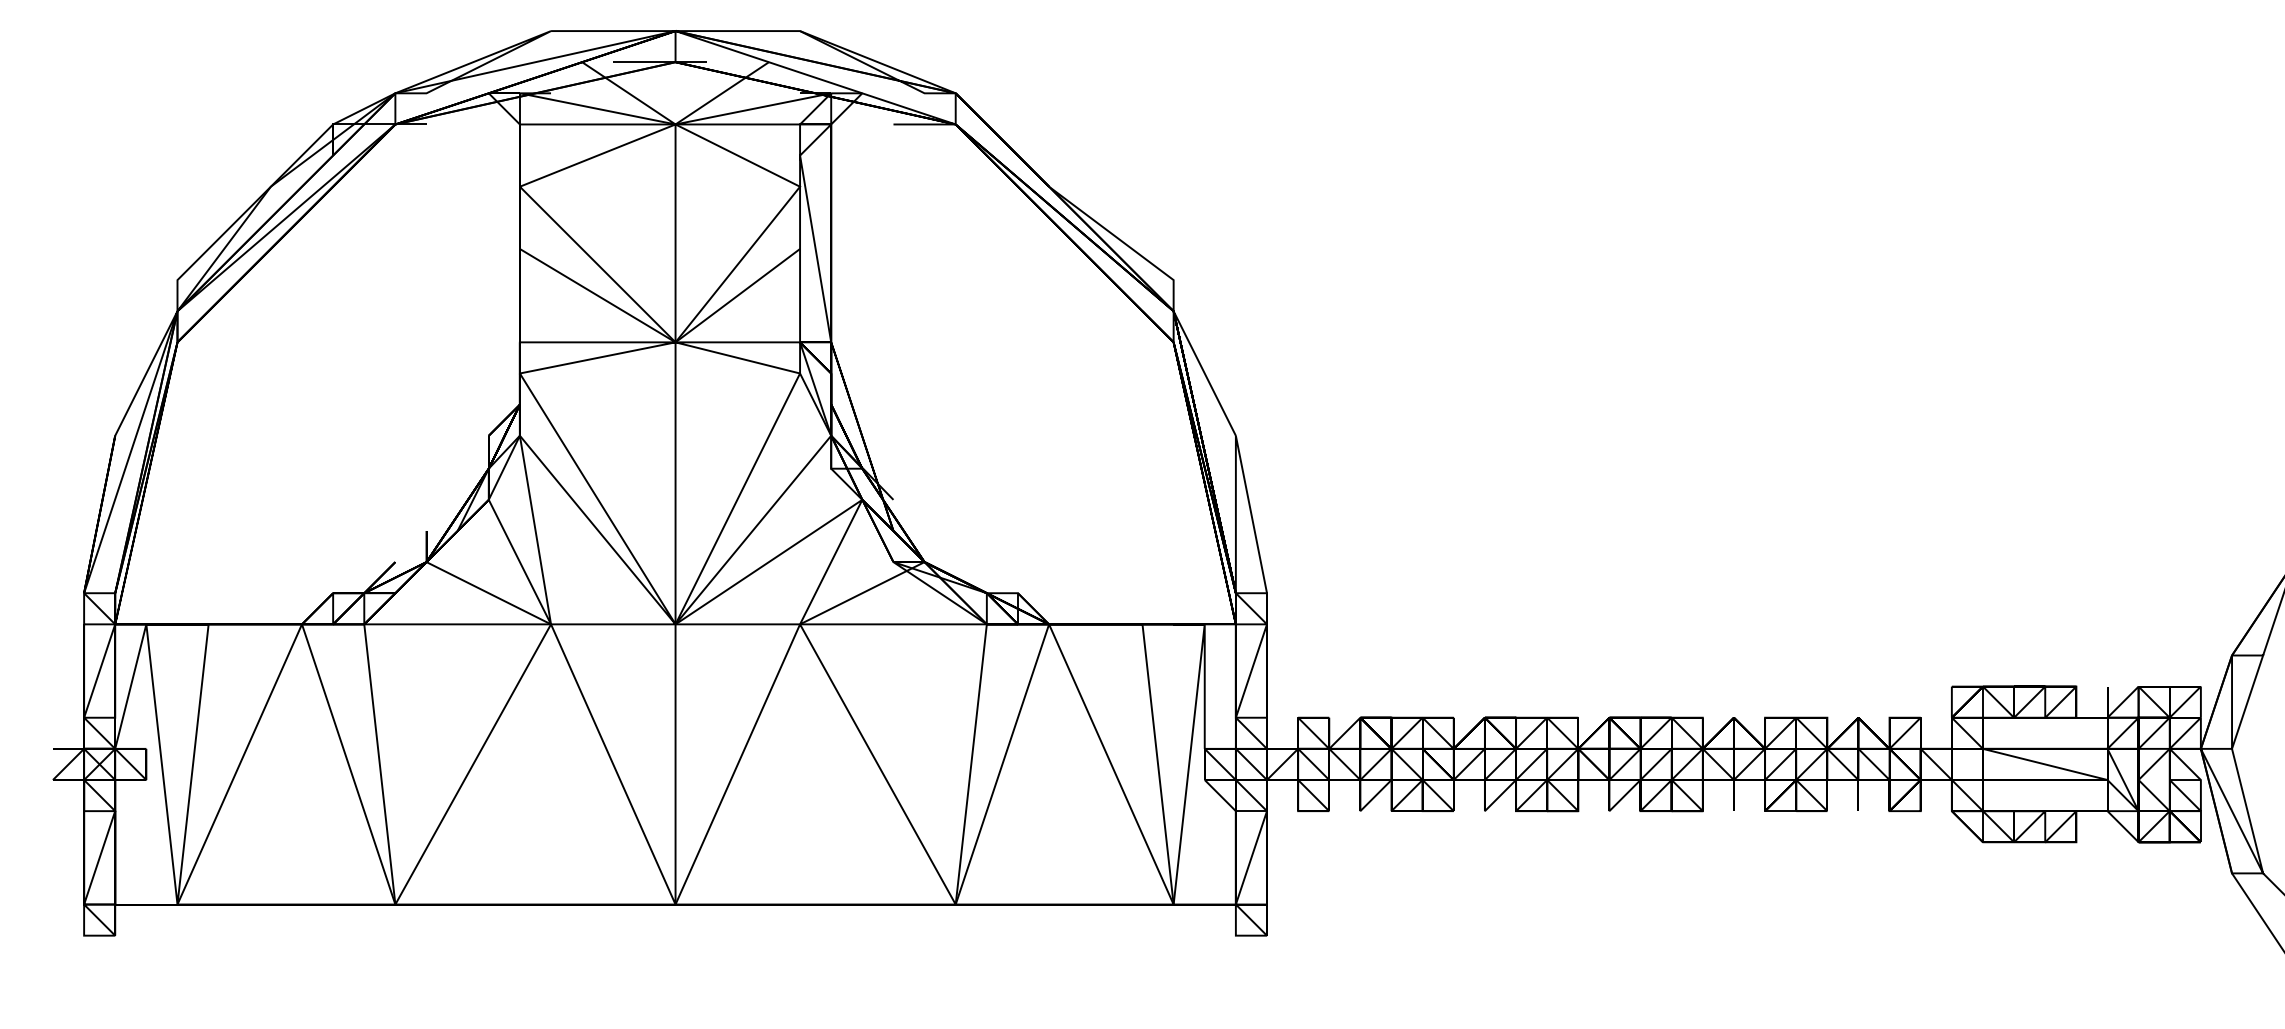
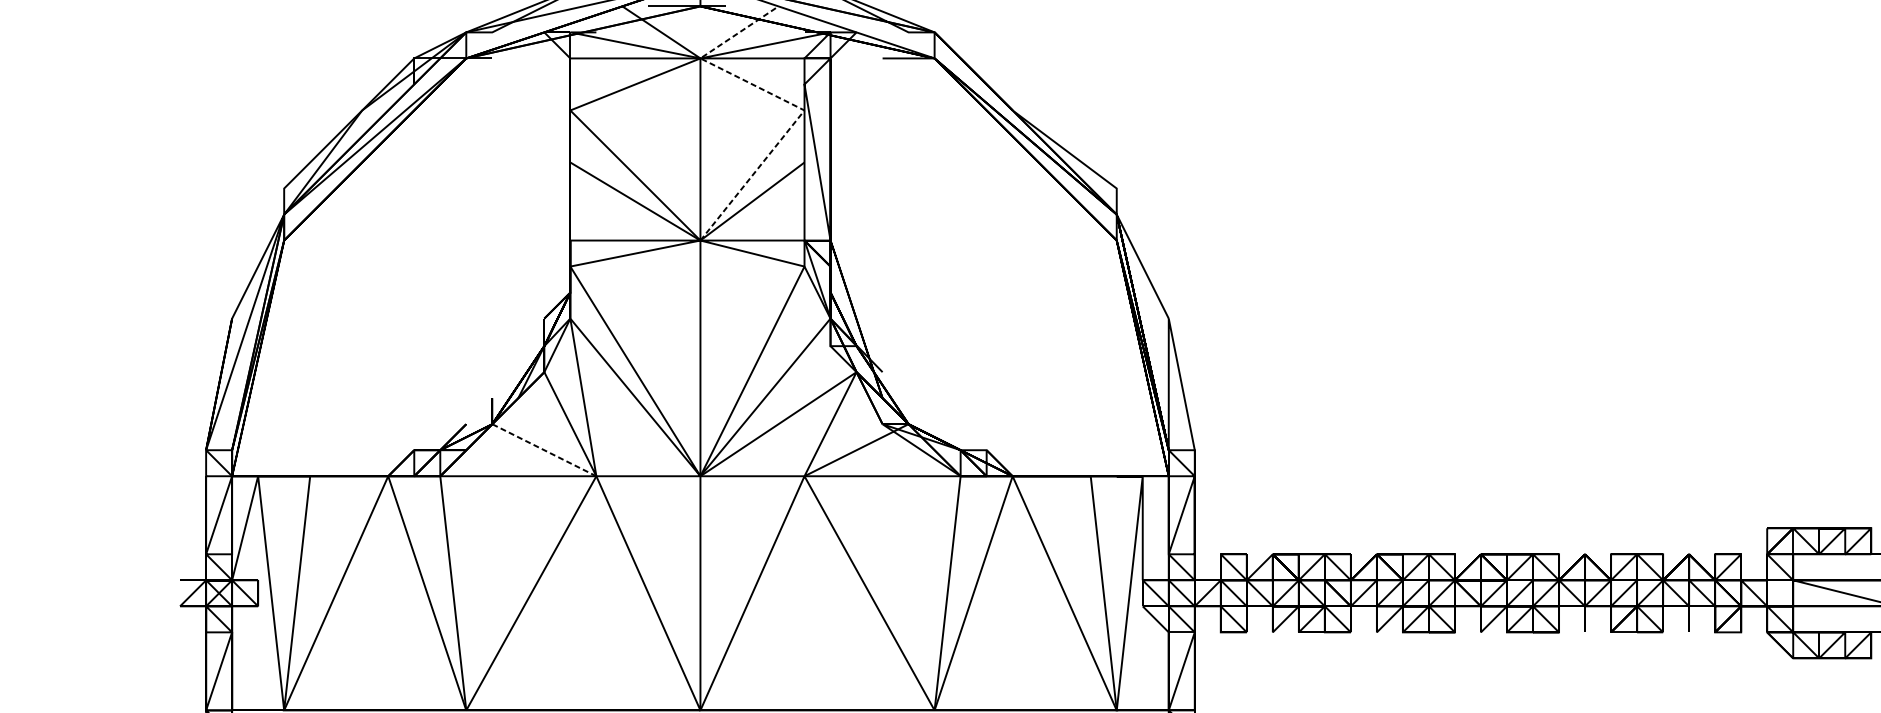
line: (776, 174) -> (784, 100), solid -> dashed
line: (488, 593) -> (544, 450), solid -> dashed

